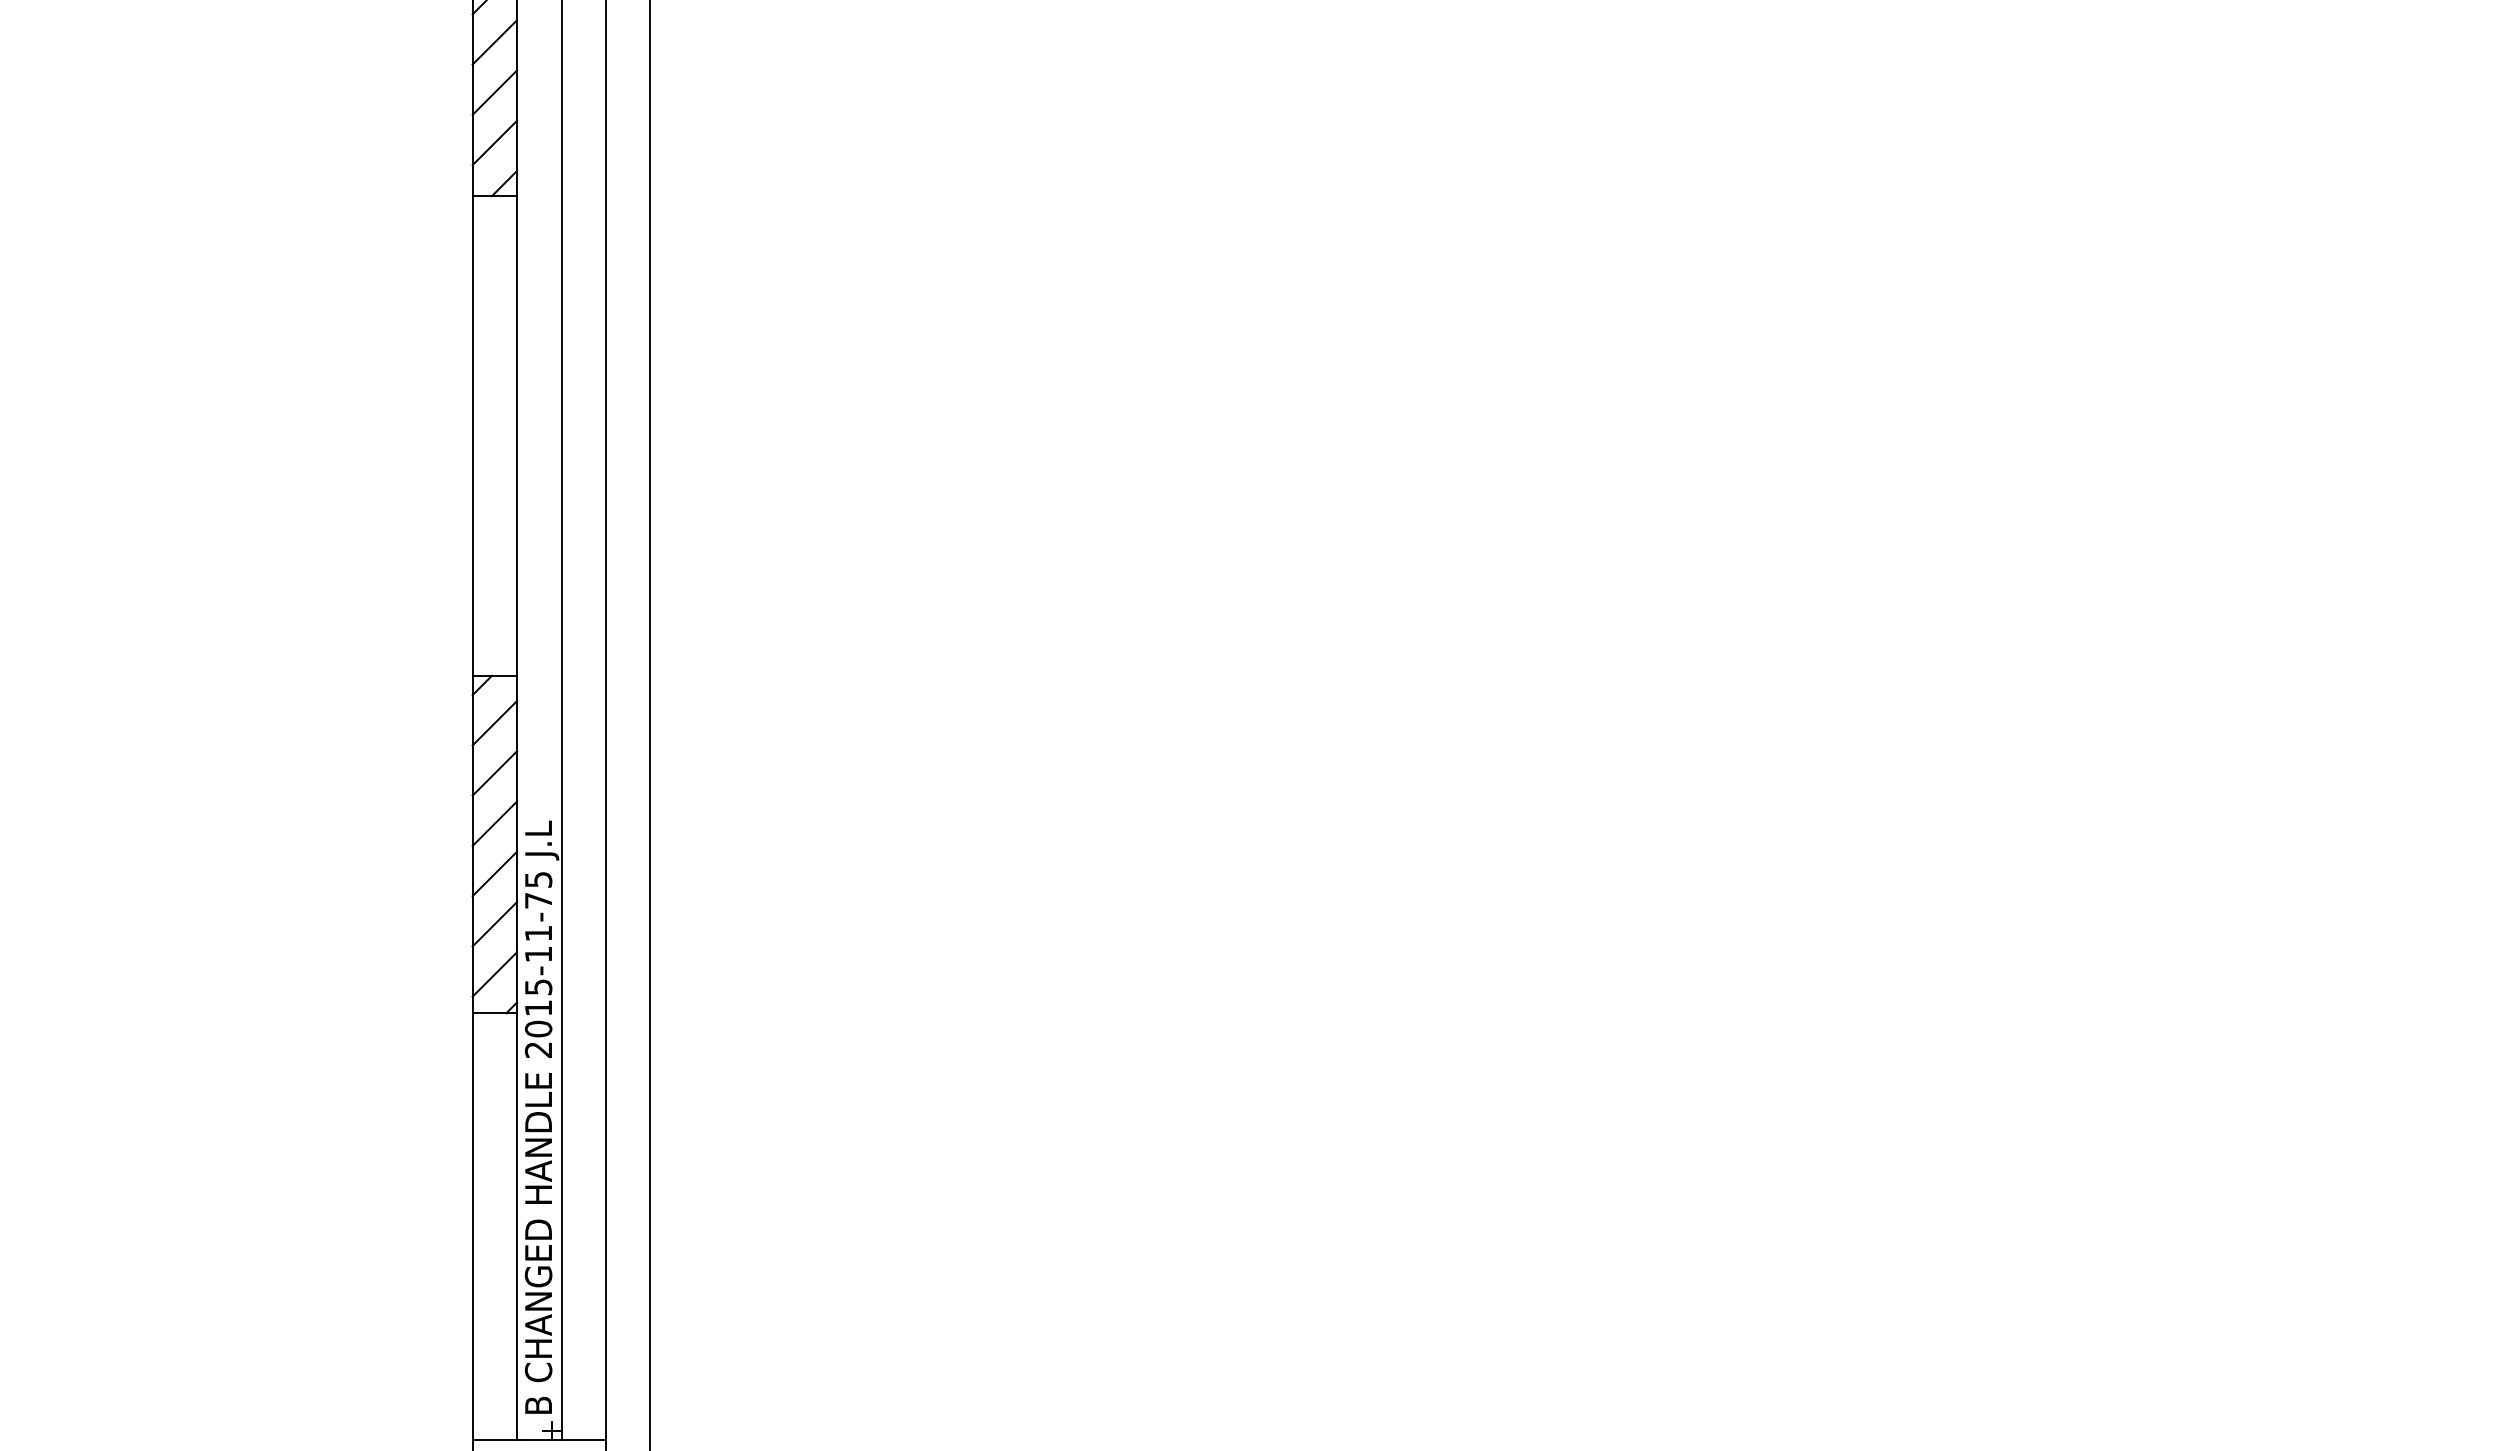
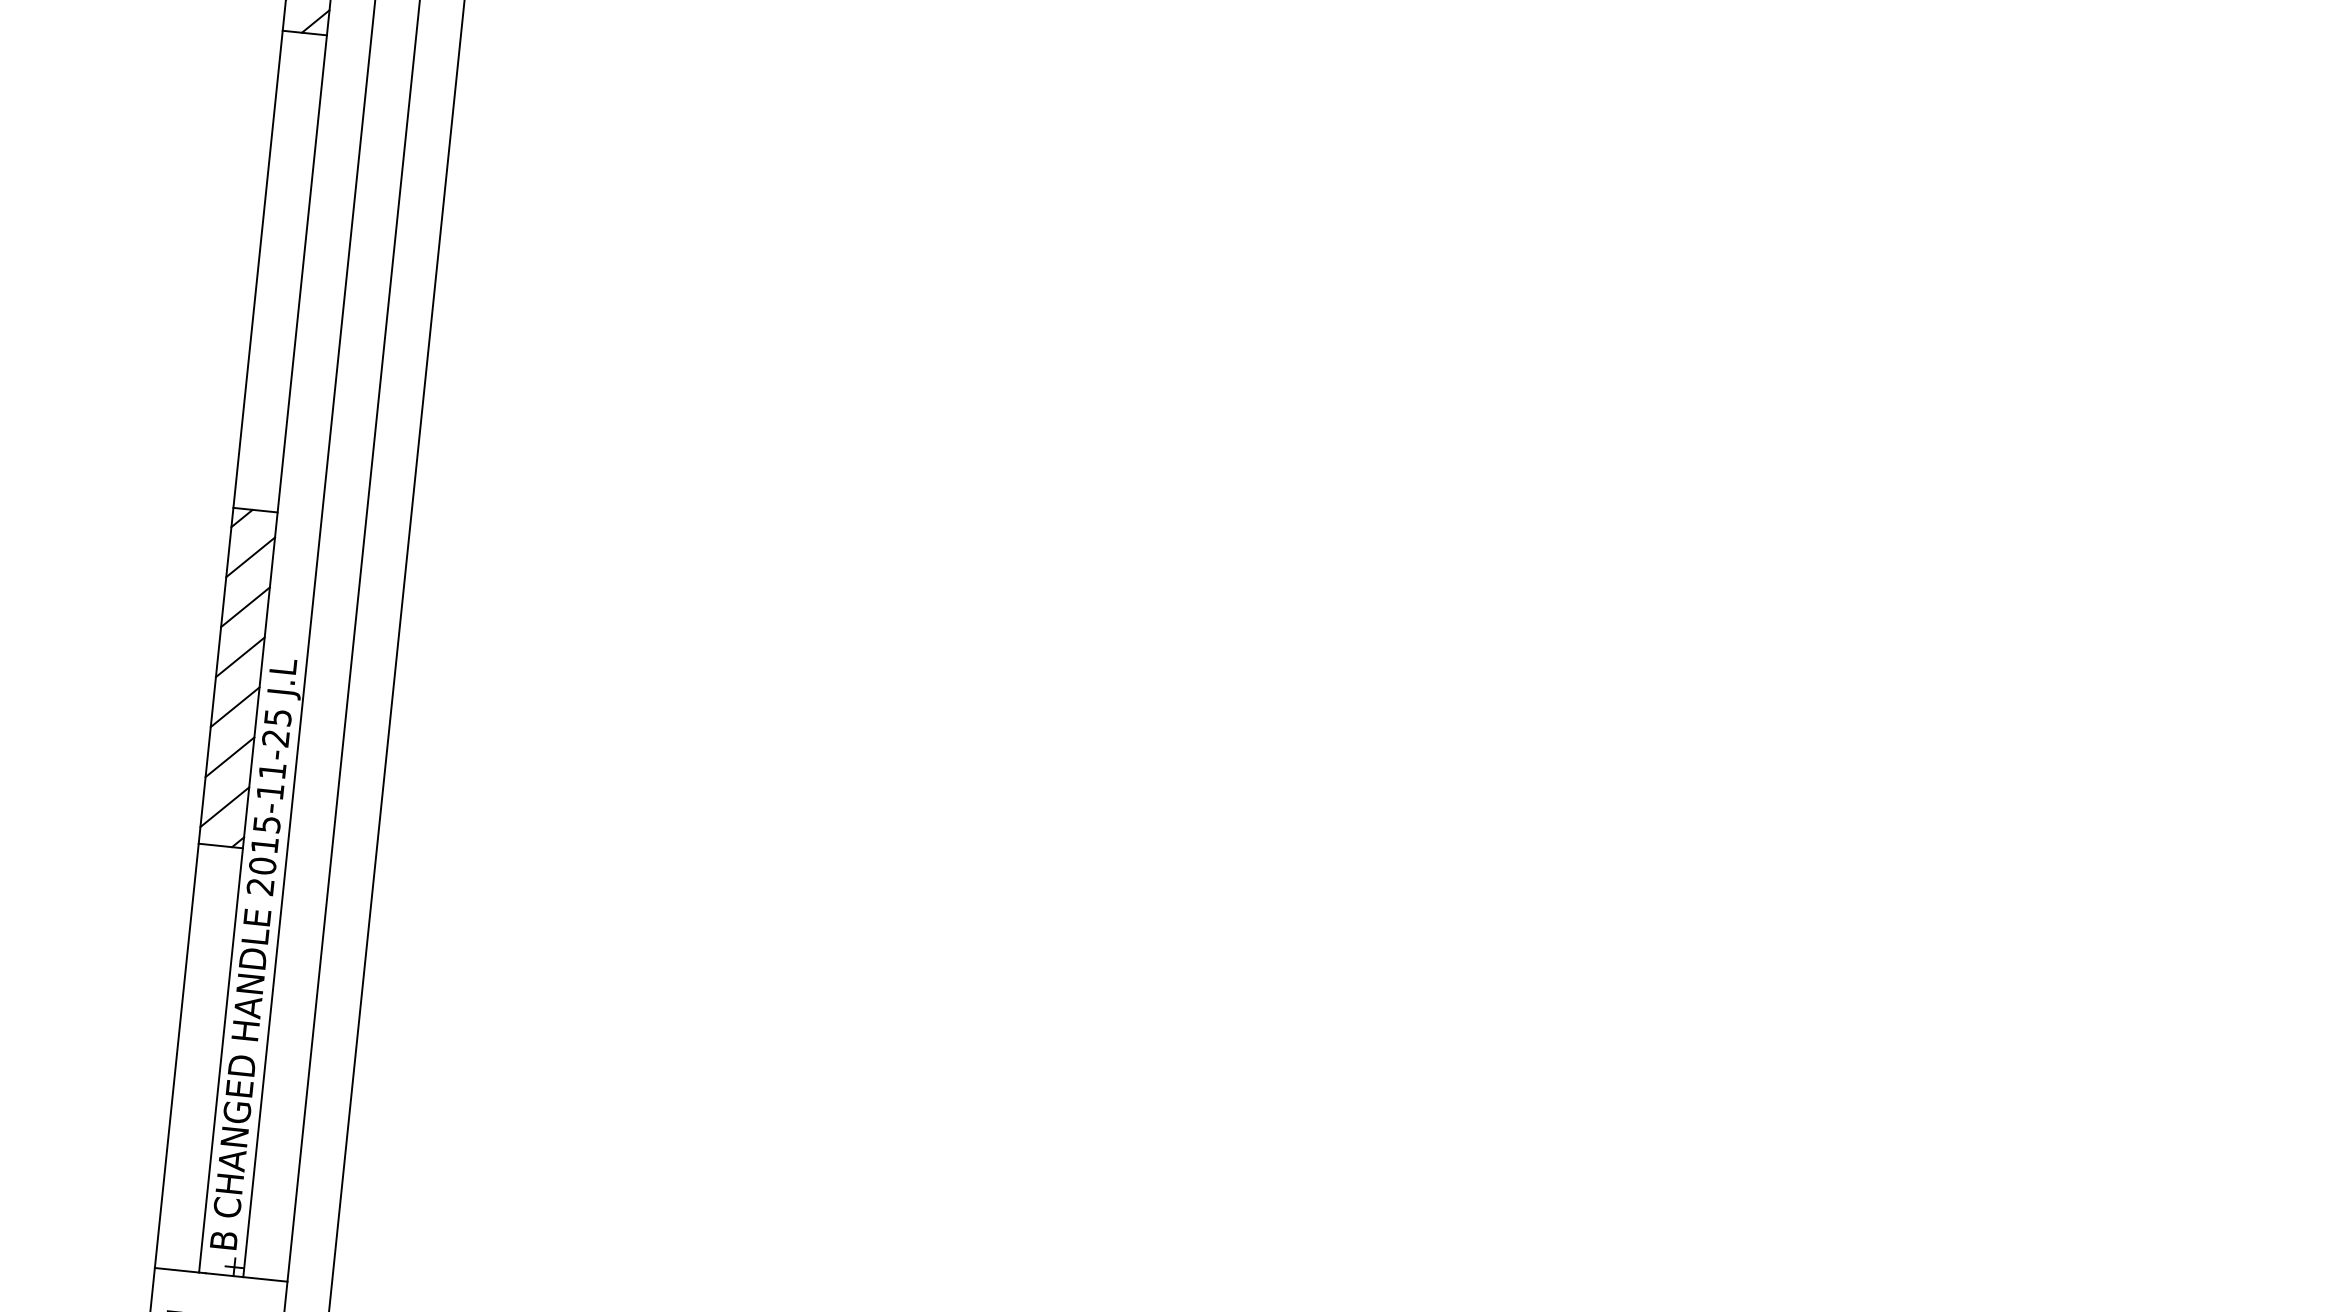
text: (537, 900) -> (274, 738), 2015-11-75 -> 2015-11-25

